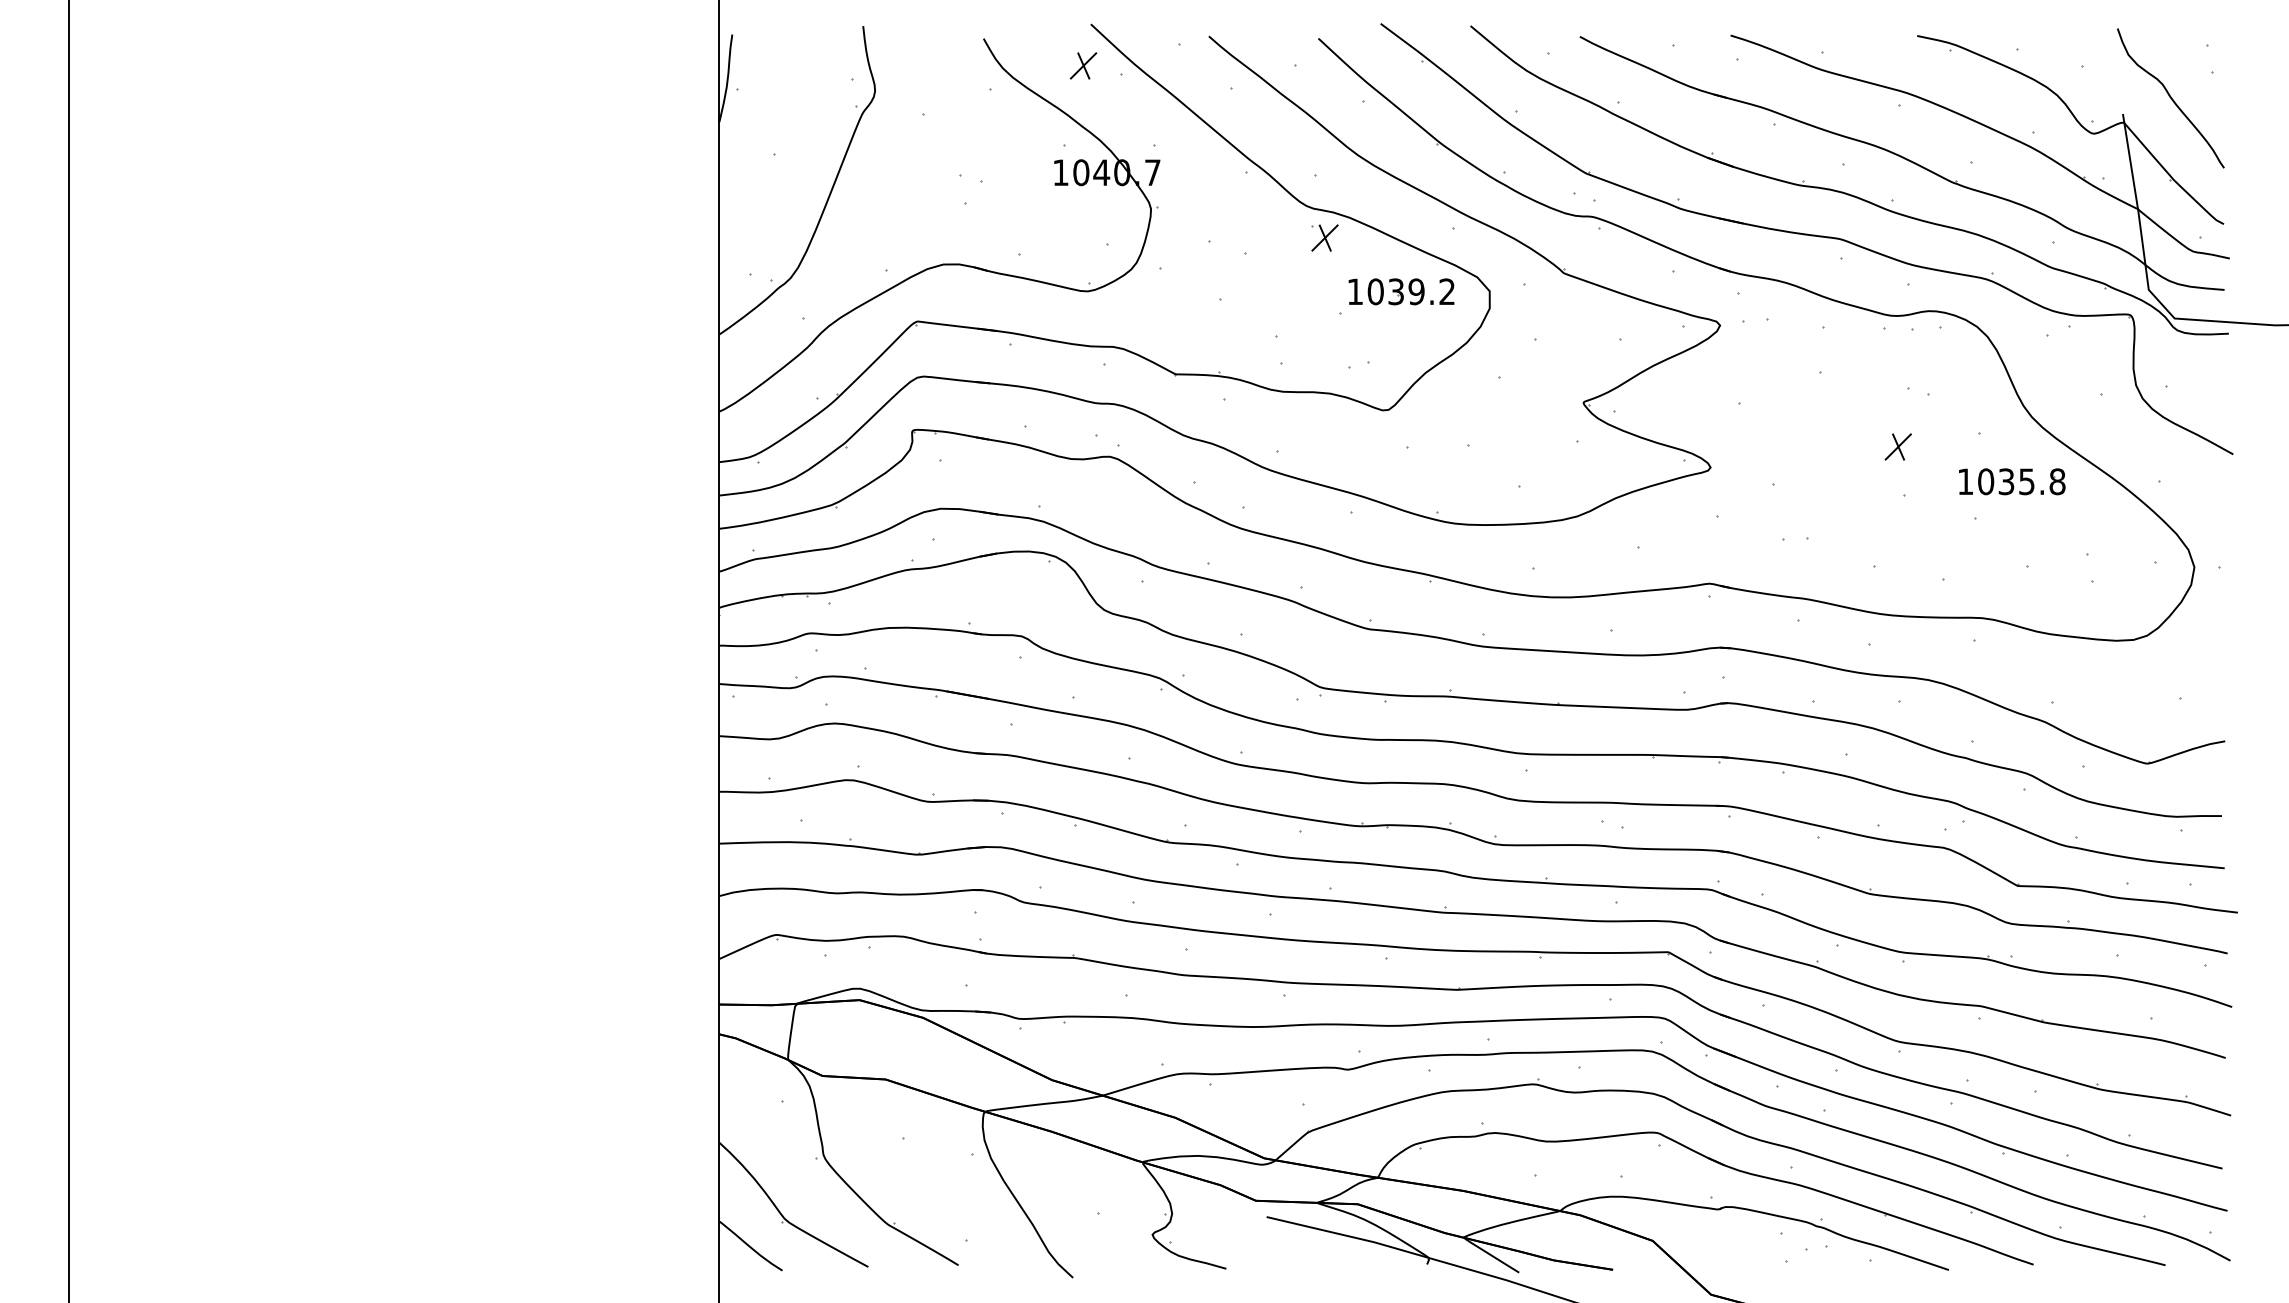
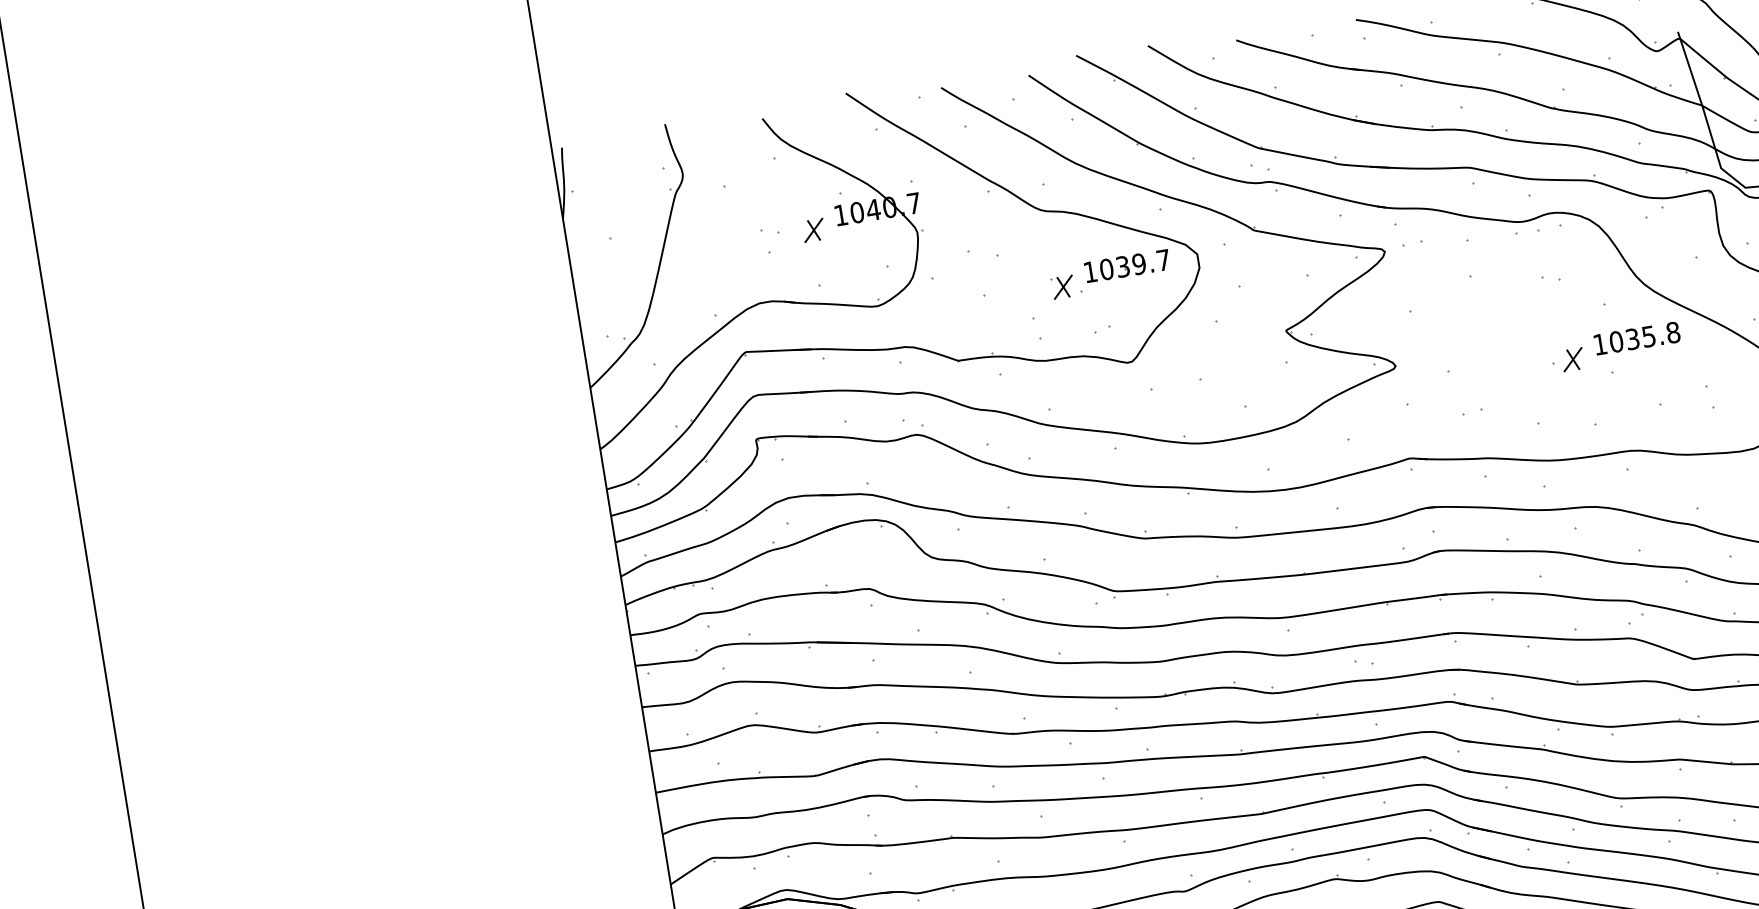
part: (1083, 65) -> (813, 230), moved
part: (1324, 237) -> (1062, 286), moved
text: (1446, 291) -> (1162, 260), 1039.2 -> 1039.7
part: (1897, 446) -> (1572, 359), moved

